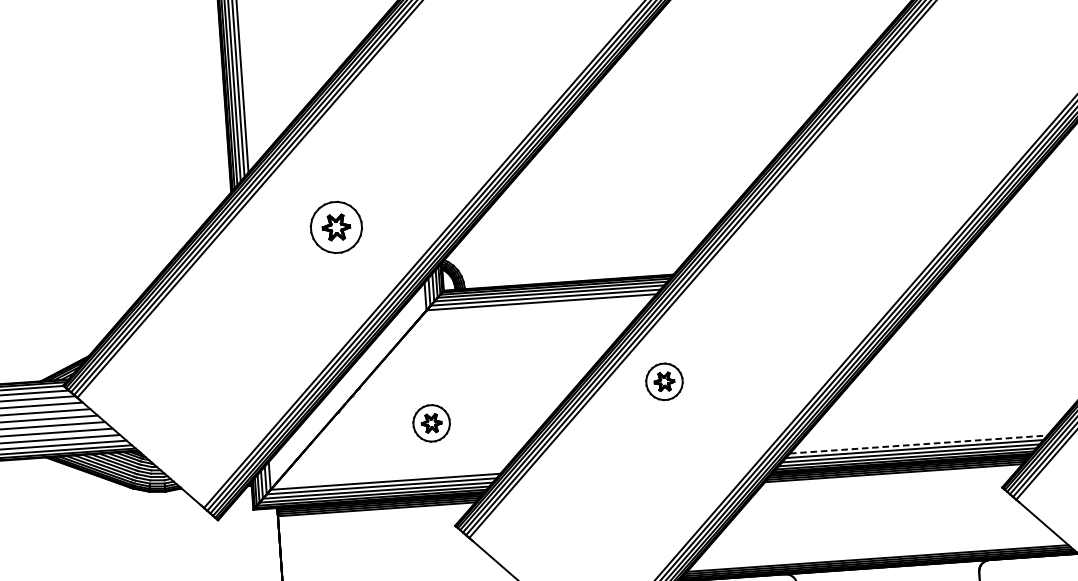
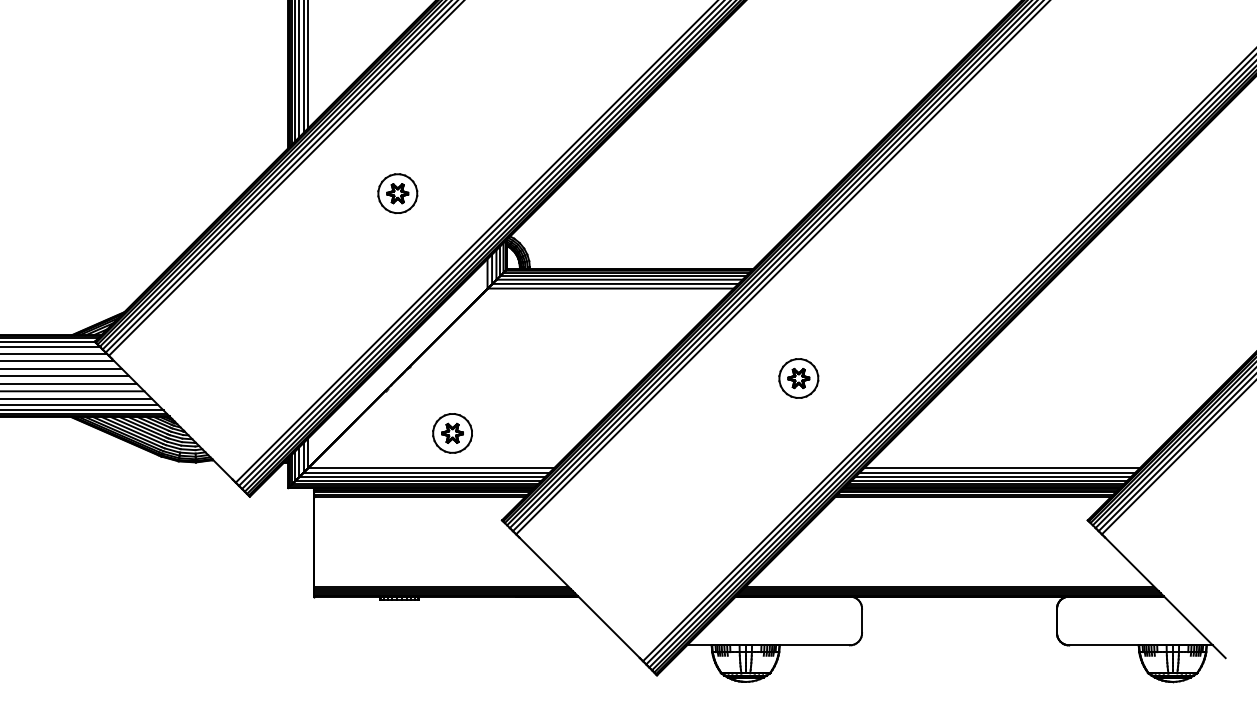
part: (336, 227) -> (397, 193), size x0.71
part: (664, 381) -> (798, 378), moved
part: (431, 423) -> (452, 433), moved
line: (919, 444) -> (1002, 468), dashed -> solid

